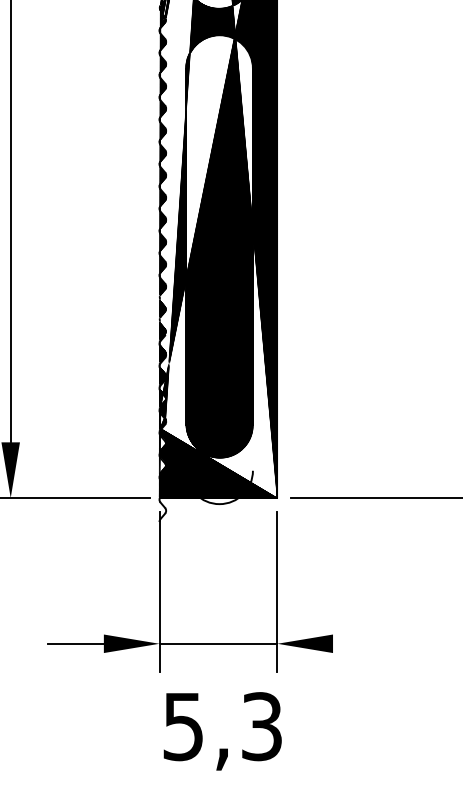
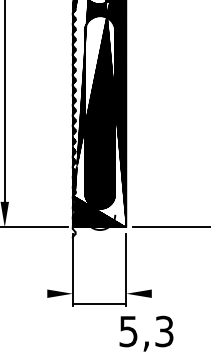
line: (75, 643) -> (34, 293), removed
line: (218, 643) -> (99, 303), moved
text: (222, 730) -> (146, 333), moved

